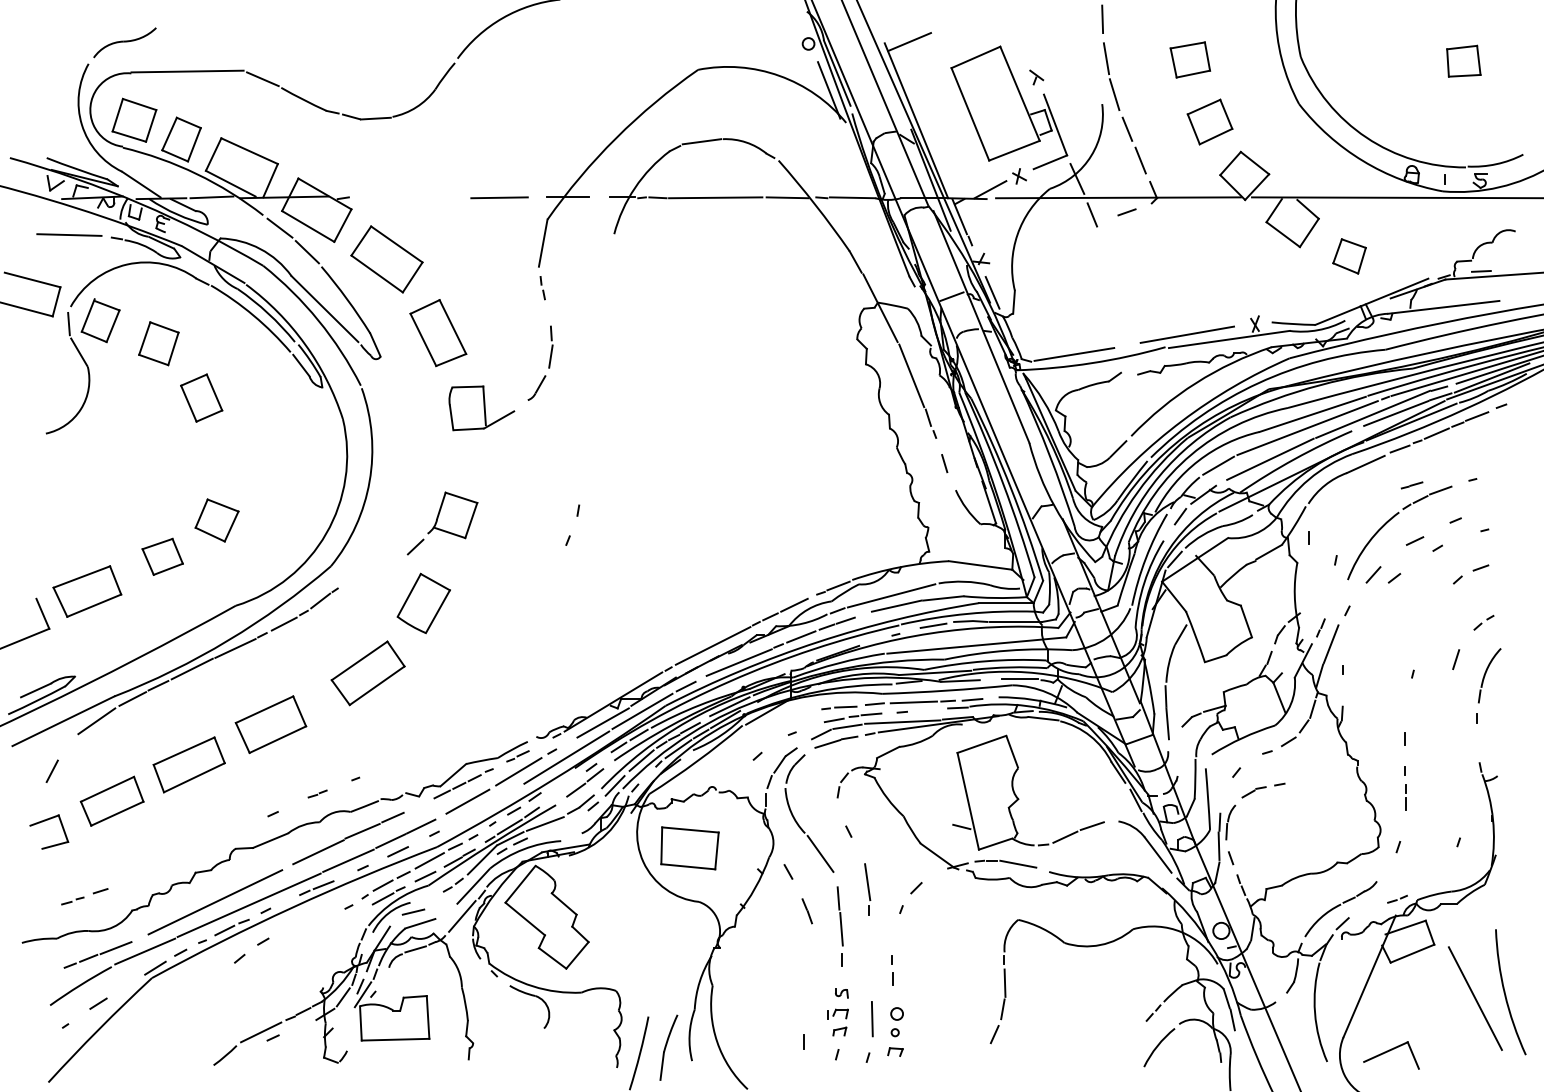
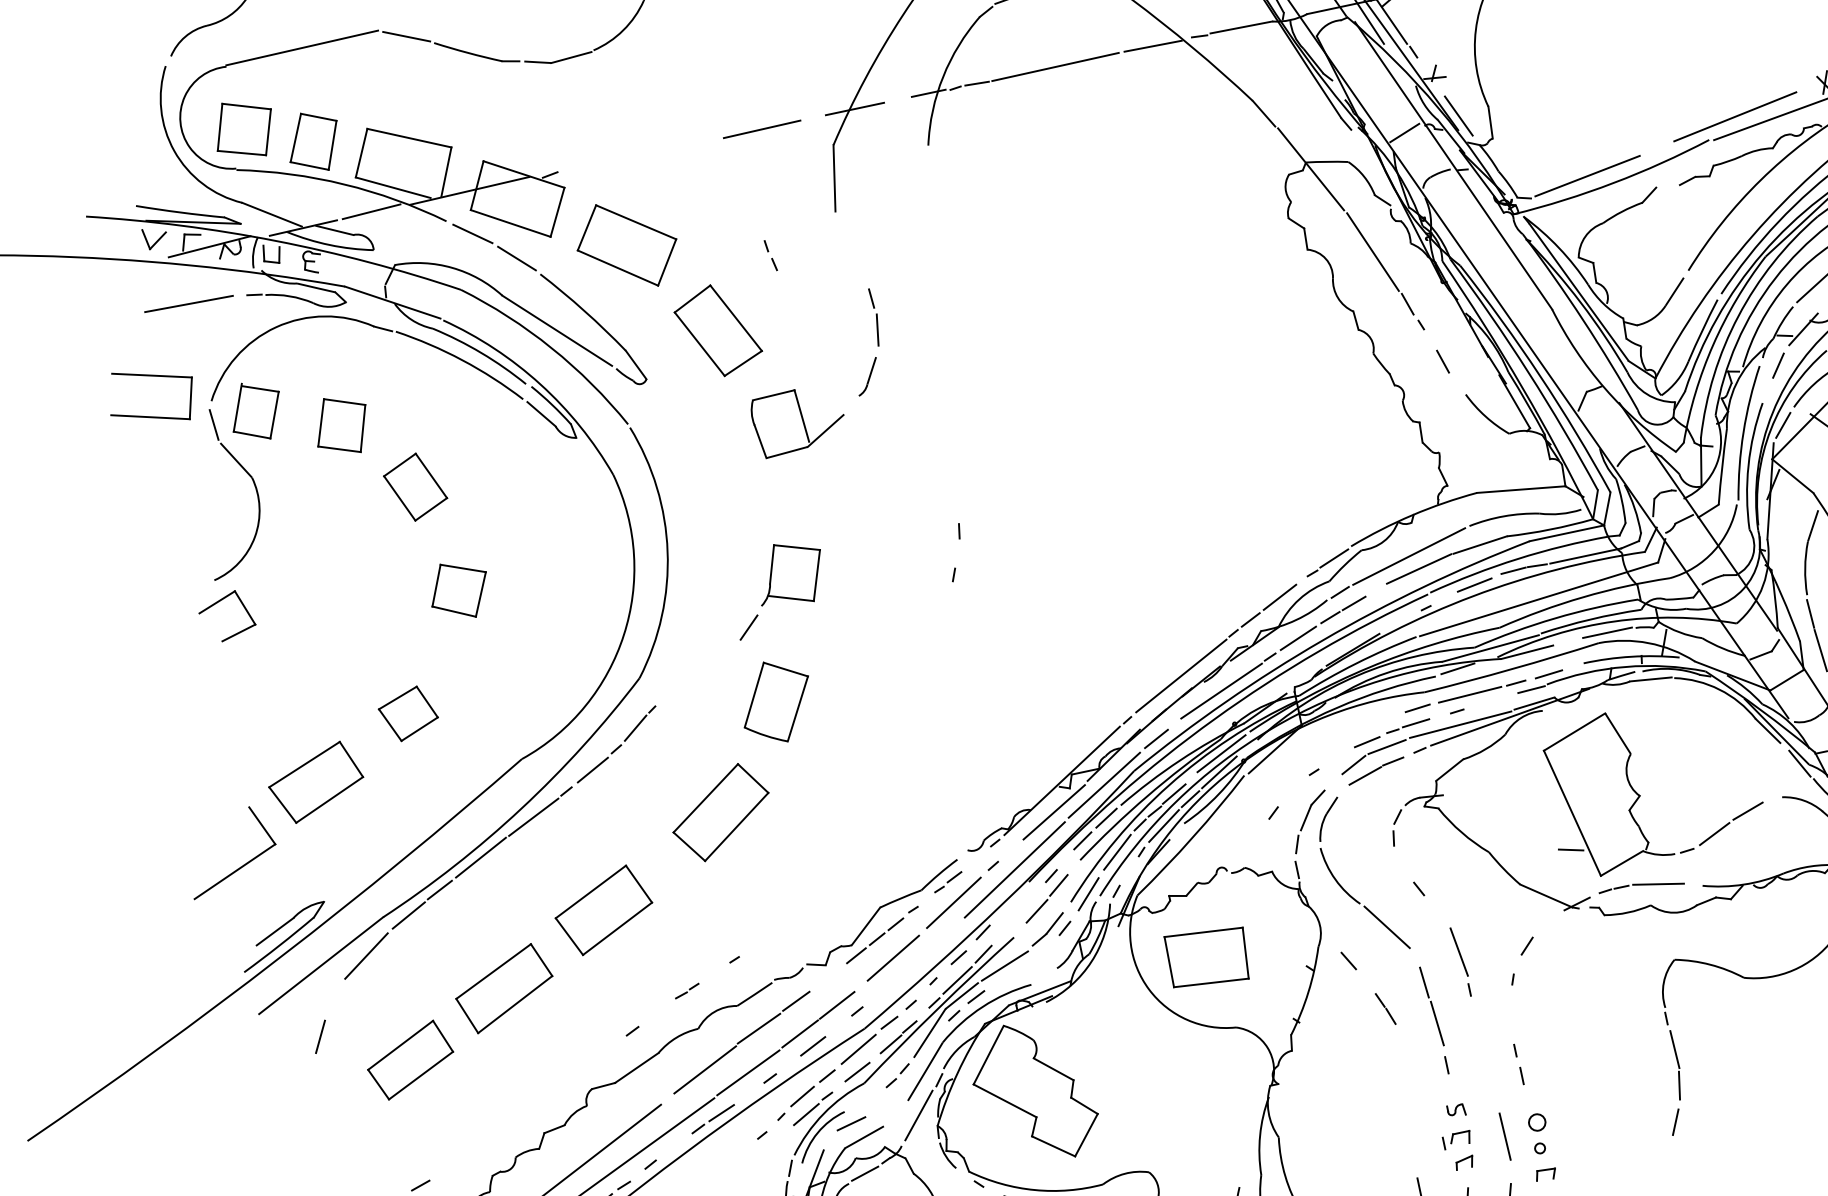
part: (542, 288) -> (770, 256), moved
part: (216, 520) -> (458, 590), moved
line: (839, 707) -> (1370, 723), removed
part: (45, 821) -> (218, 603), moved

